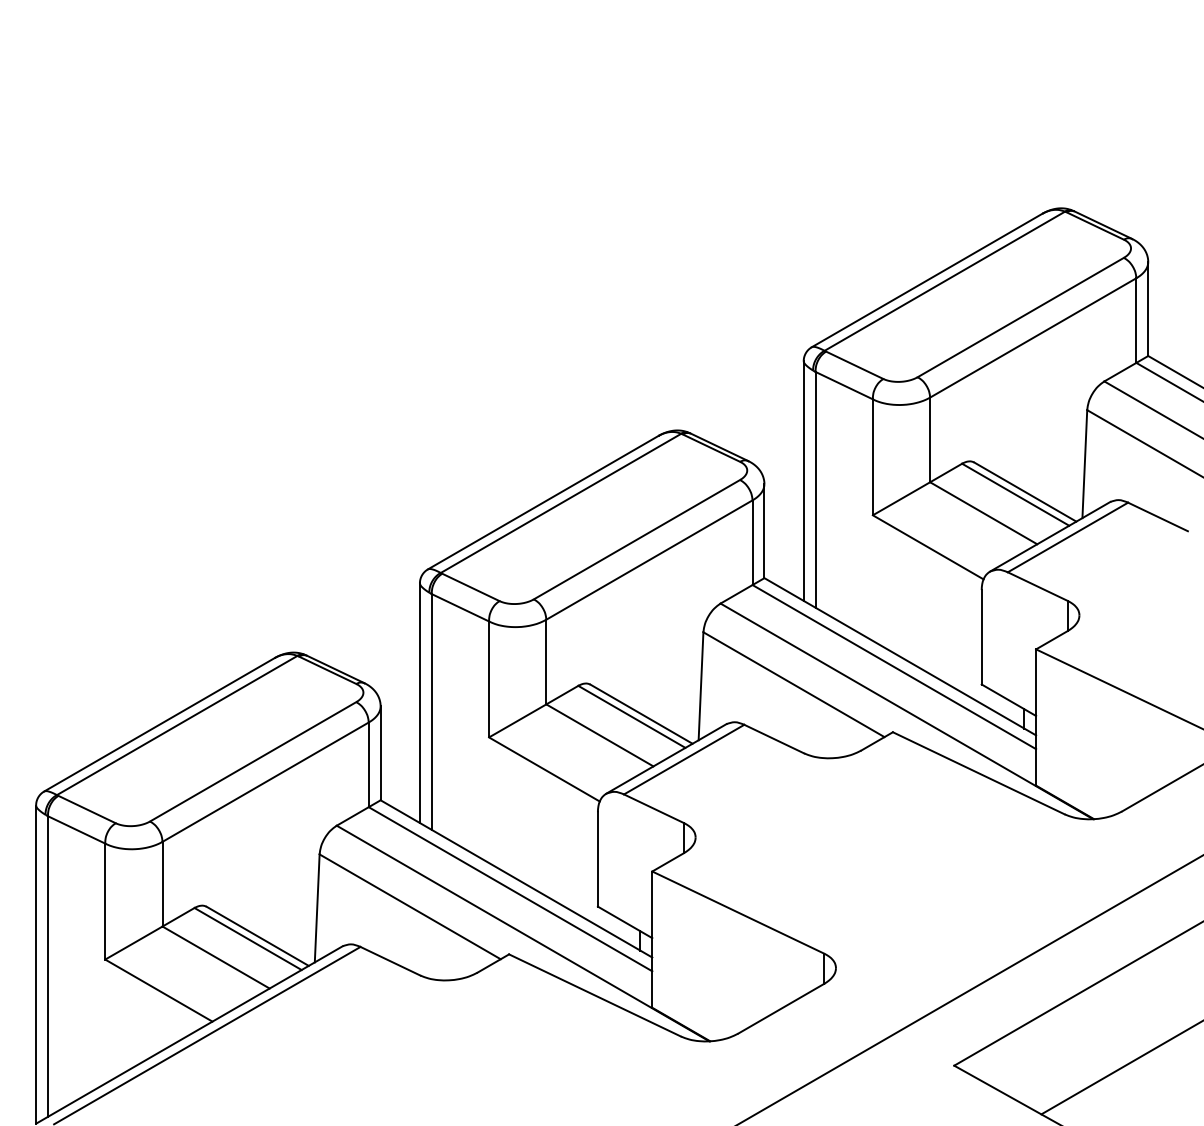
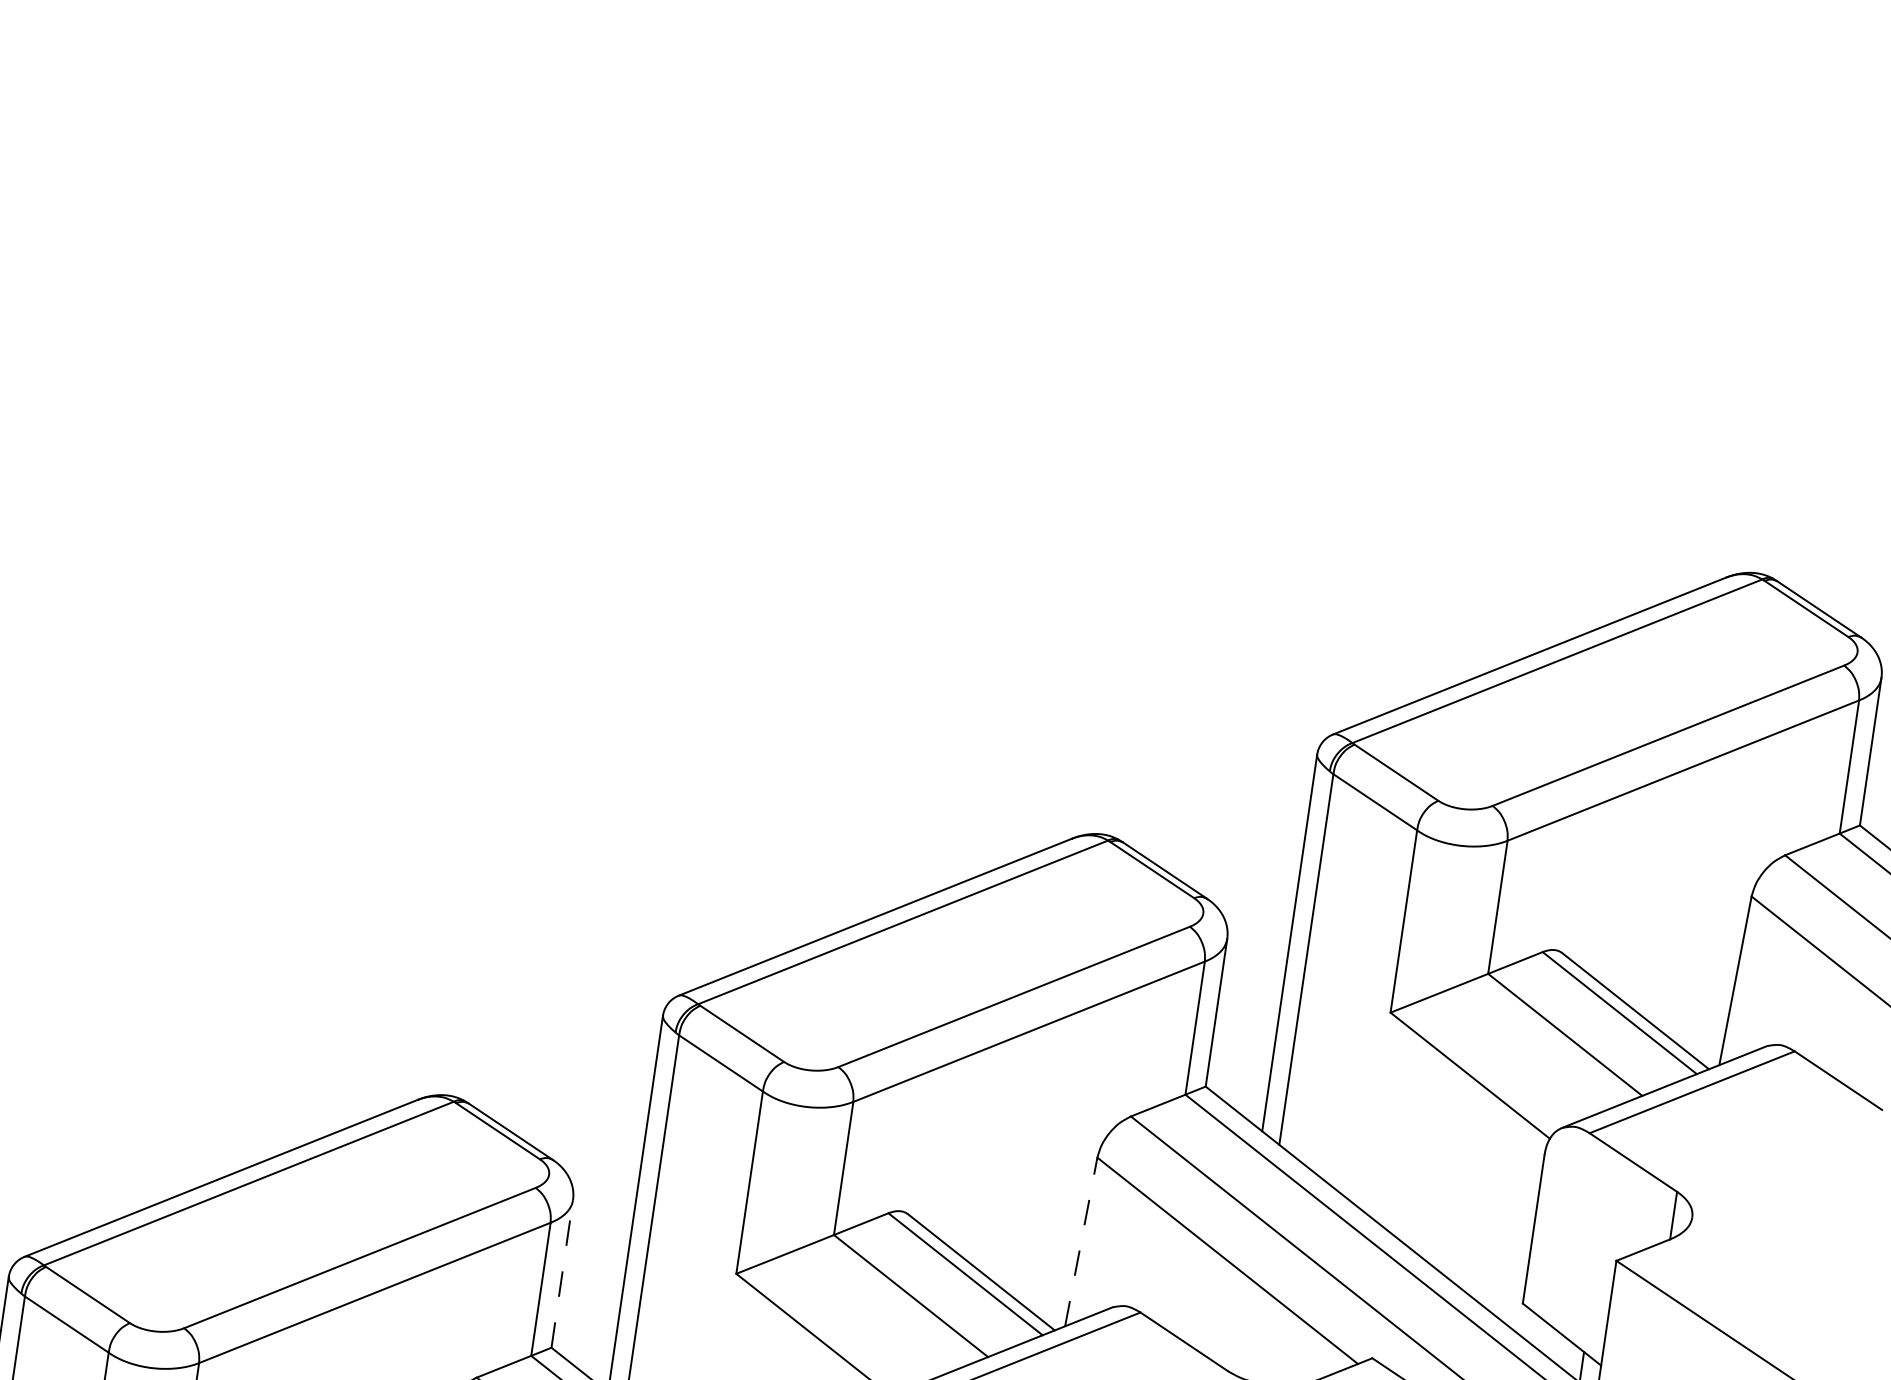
line: (701, 685) -> (1082, 1240), solid -> dashed
line: (380, 753) -> (562, 1274), solid -> dashed

